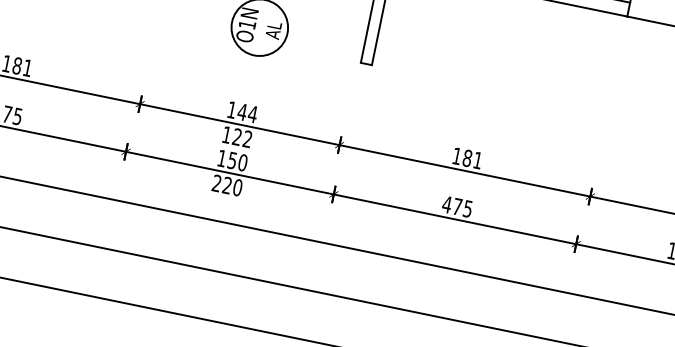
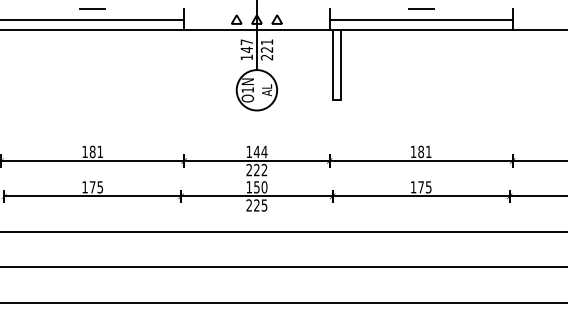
text: (225, 135) -> (248, 170), 122 -> 222
text: (237, 187) -> (264, 205), 220 -> 225
text: (447, 204) -> (413, 187), 475 -> 175

